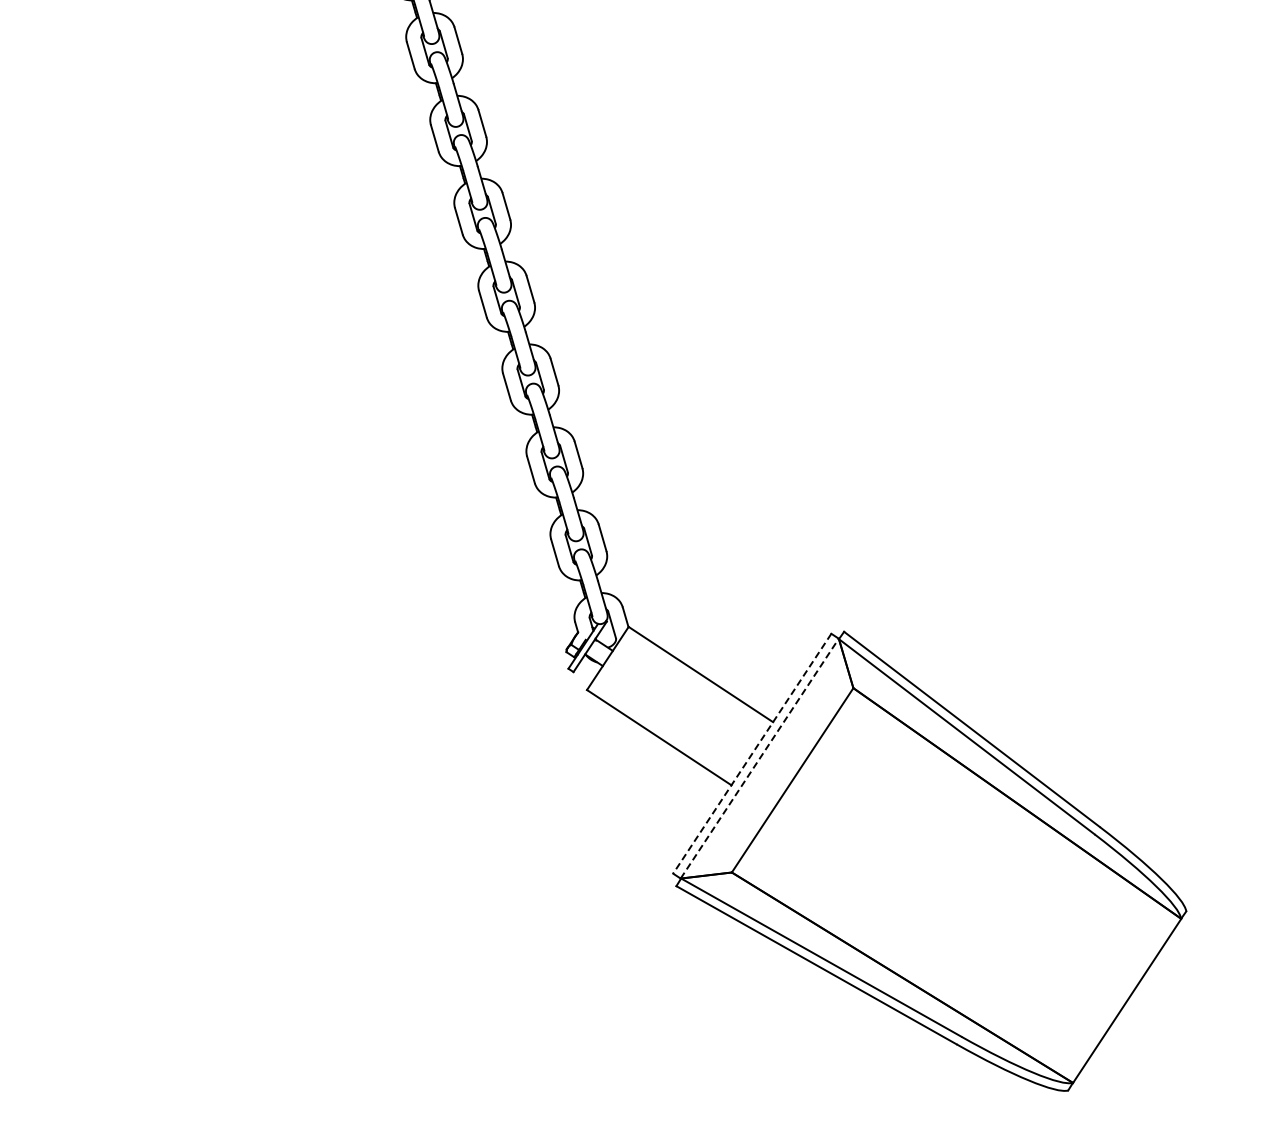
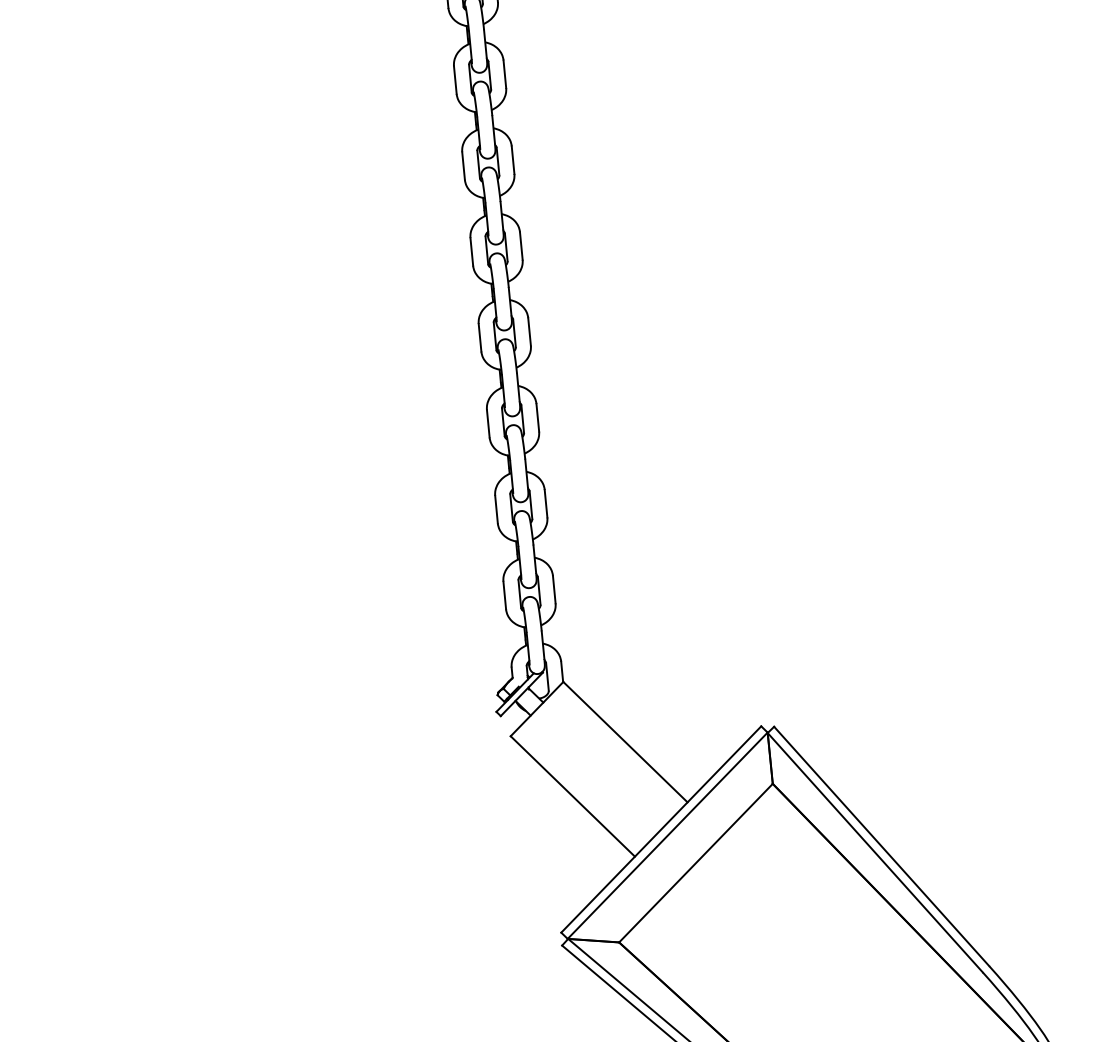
line: (752, 753) -> (661, 829), dashed -> solid
line: (759, 758) -> (667, 835), dashed -> solid

